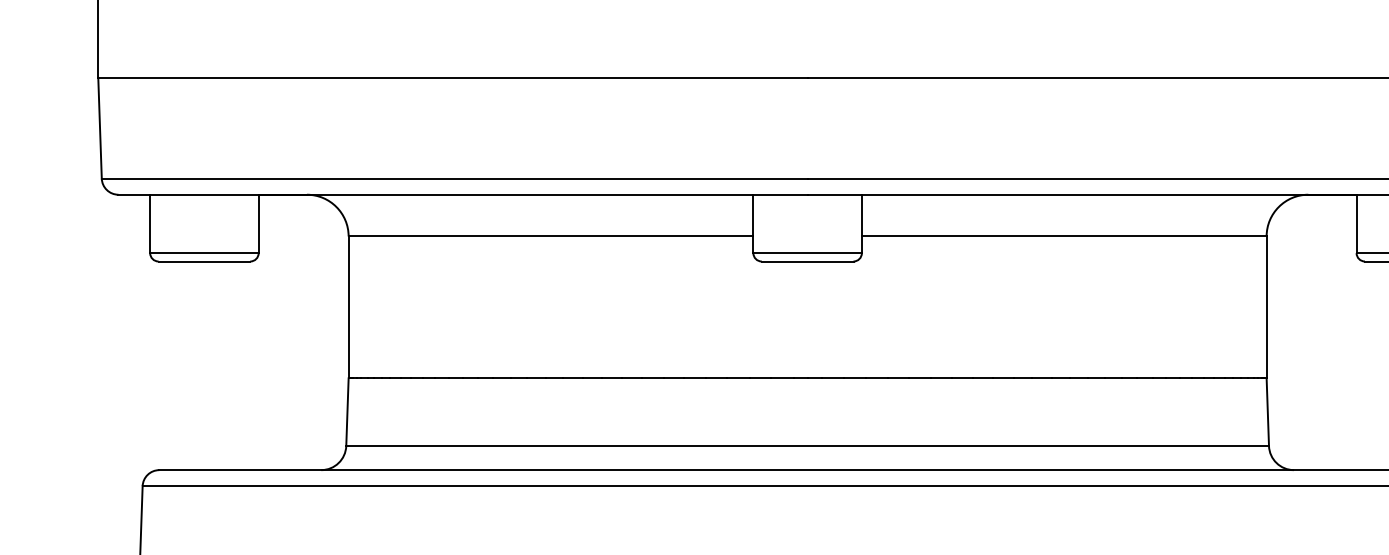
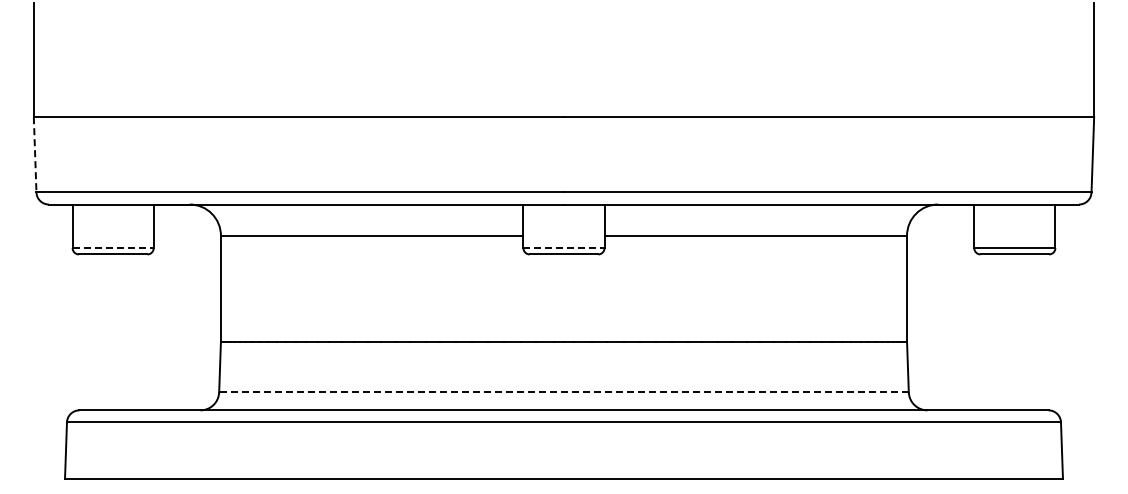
line: (100, 127) -> (35, 154), solid -> dashed
line: (204, 253) -> (113, 248), solid -> dashed
line: (806, 253) -> (563, 248), solid -> dashed
line: (806, 446) -> (563, 392), solid -> dashed

